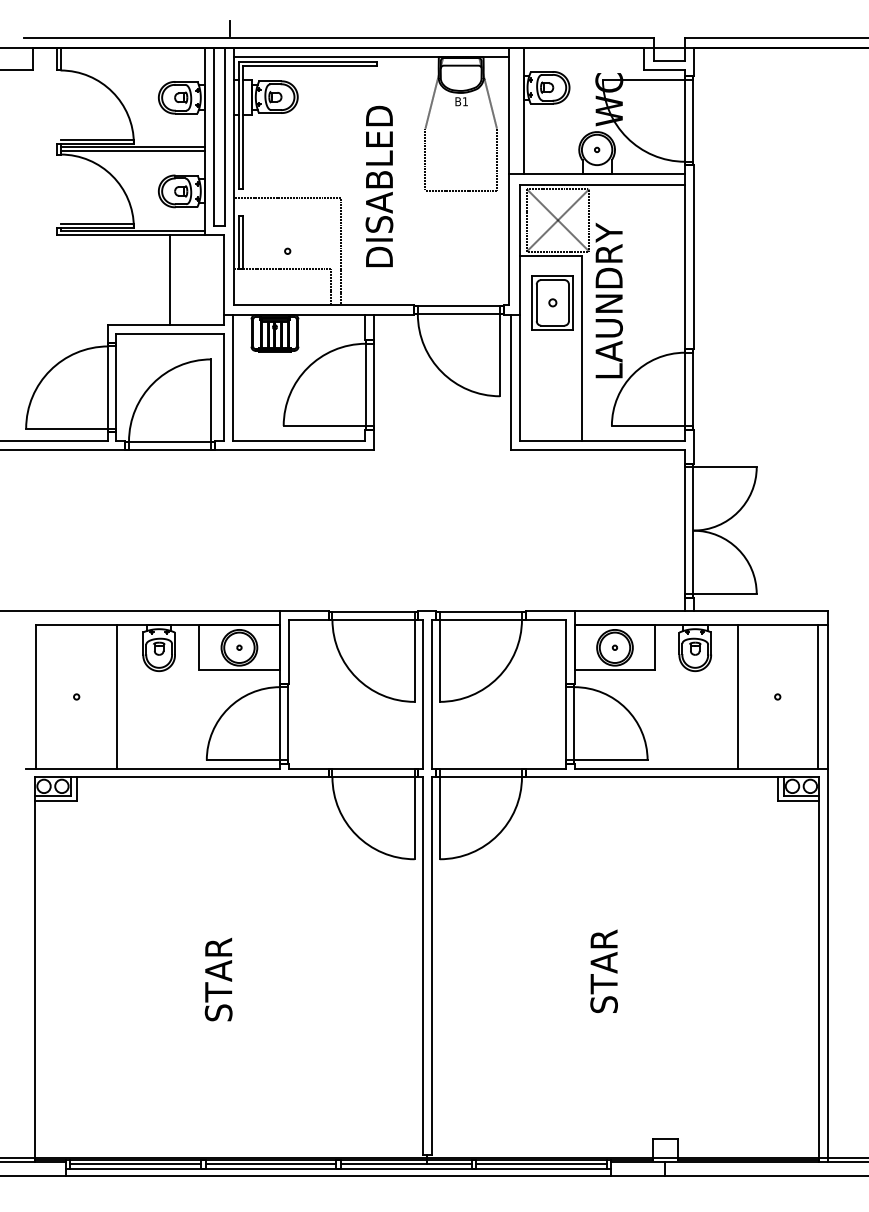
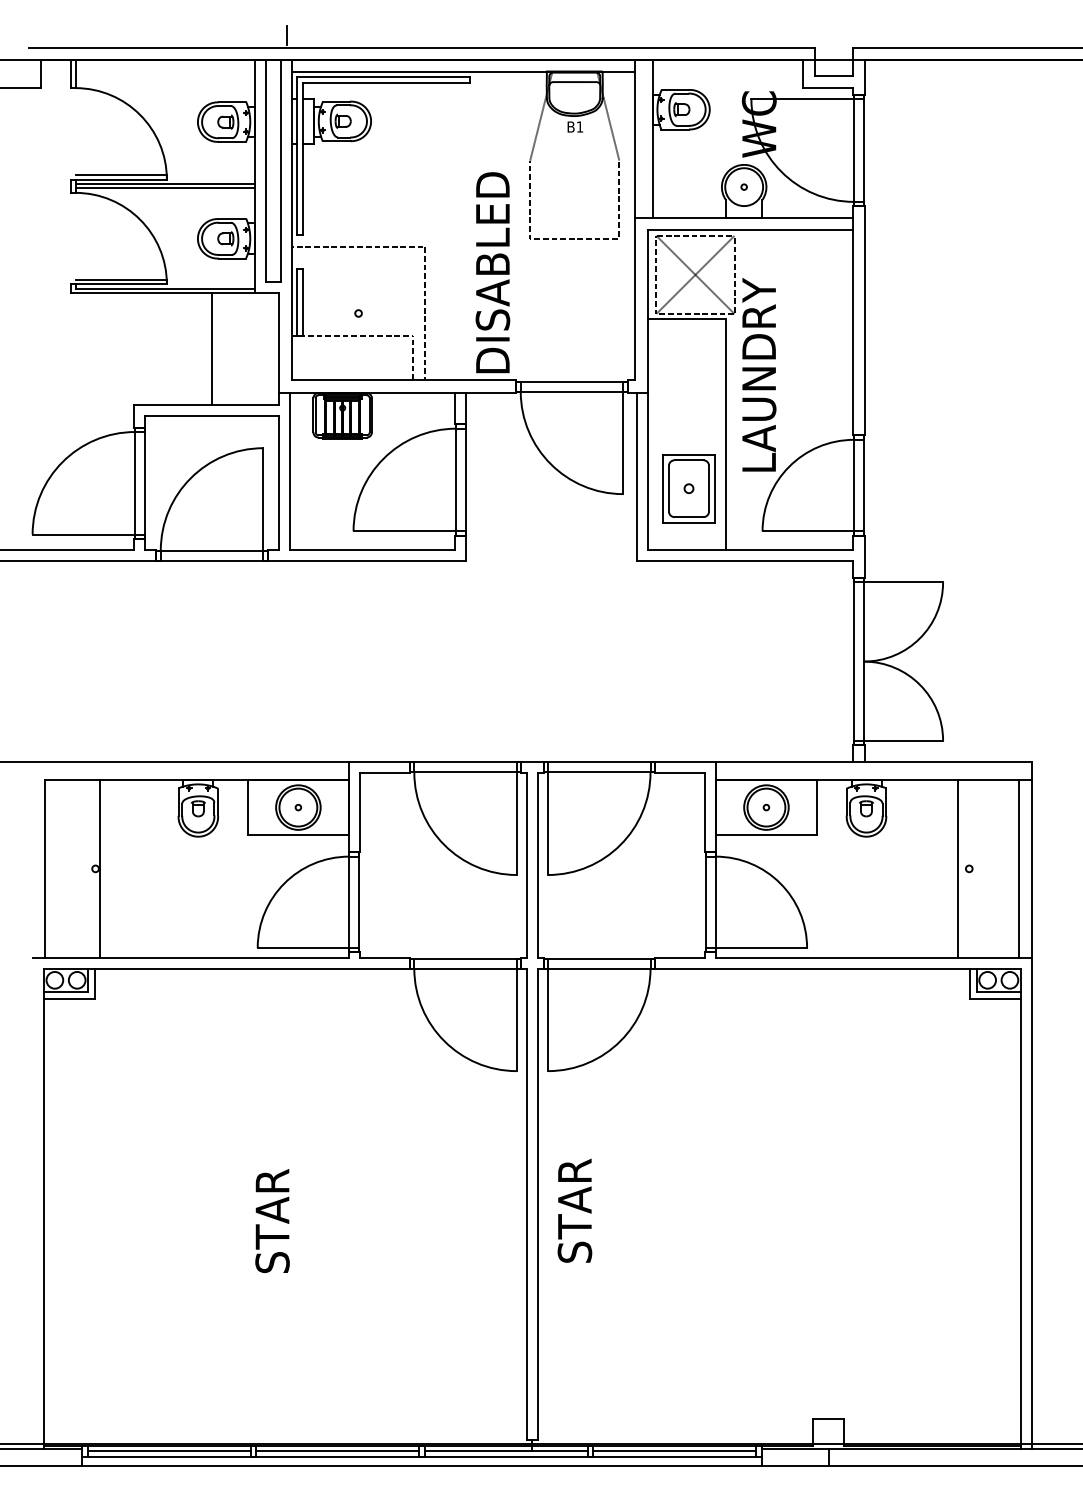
text: (379, 186) -> (492, 272), moved
part: (552, 302) -> (688, 488), moved
line: (116, 696) -> (99, 868), moved
line: (737, 696) -> (958, 868), moved
text: (603, 971) -> (574, 1210), moved

